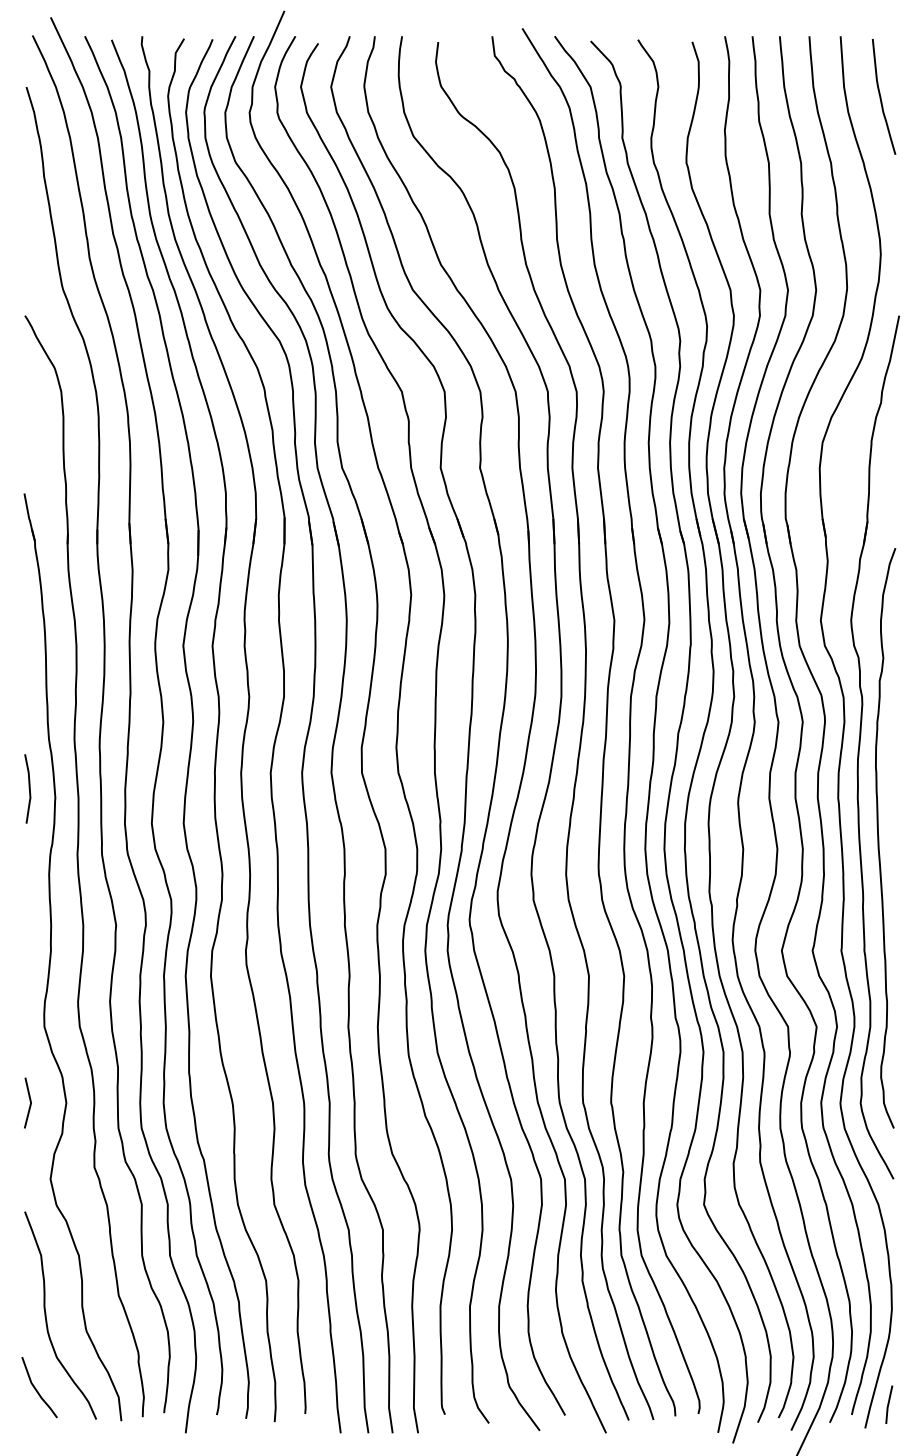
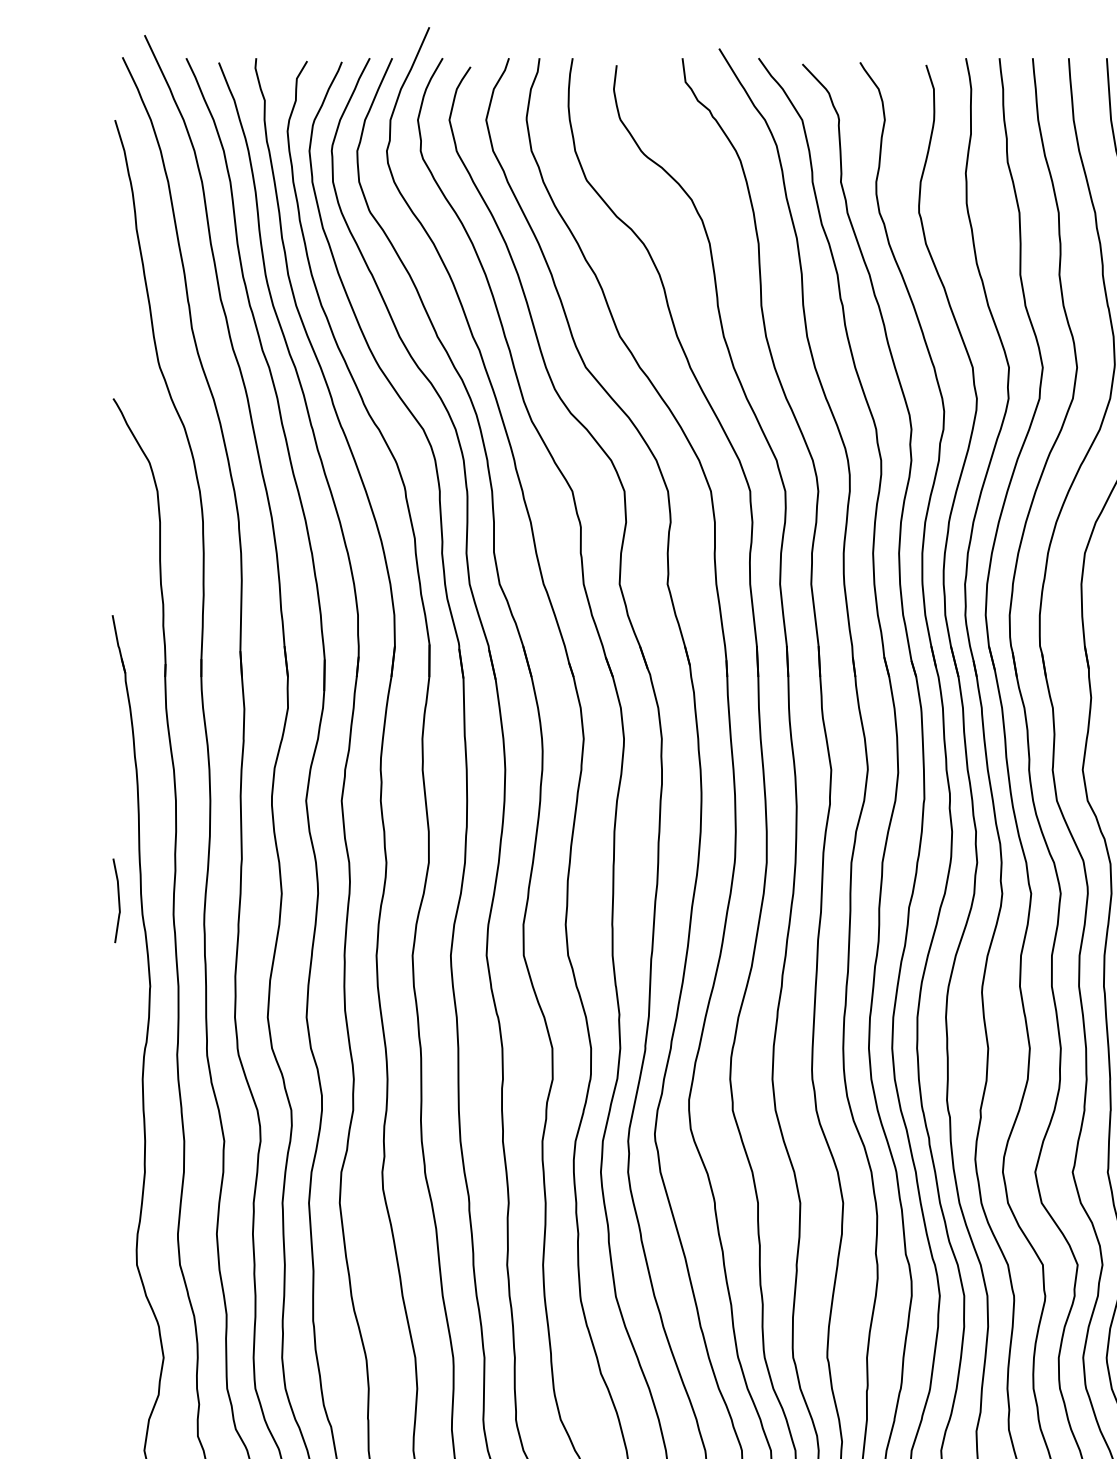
line: (28, 788) -> (117, 900), moved
line: (29, 1101) -> (118, 1355), removed

